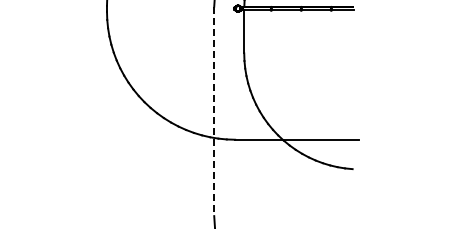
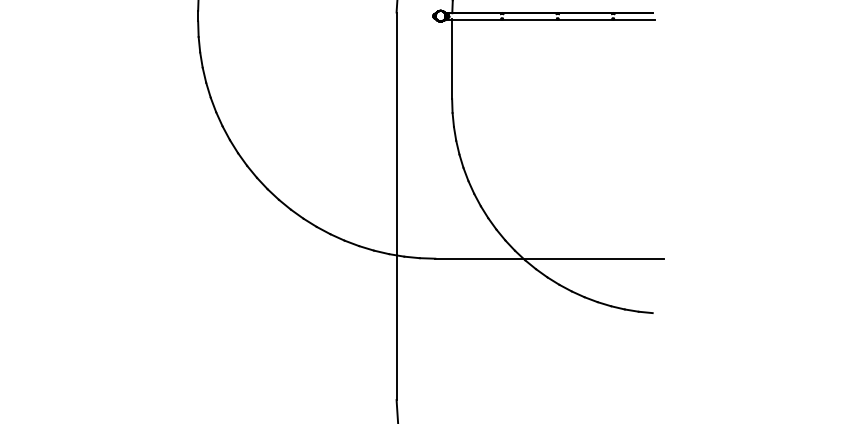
line: (214, 111) -> (397, 206), dashed -> solid

